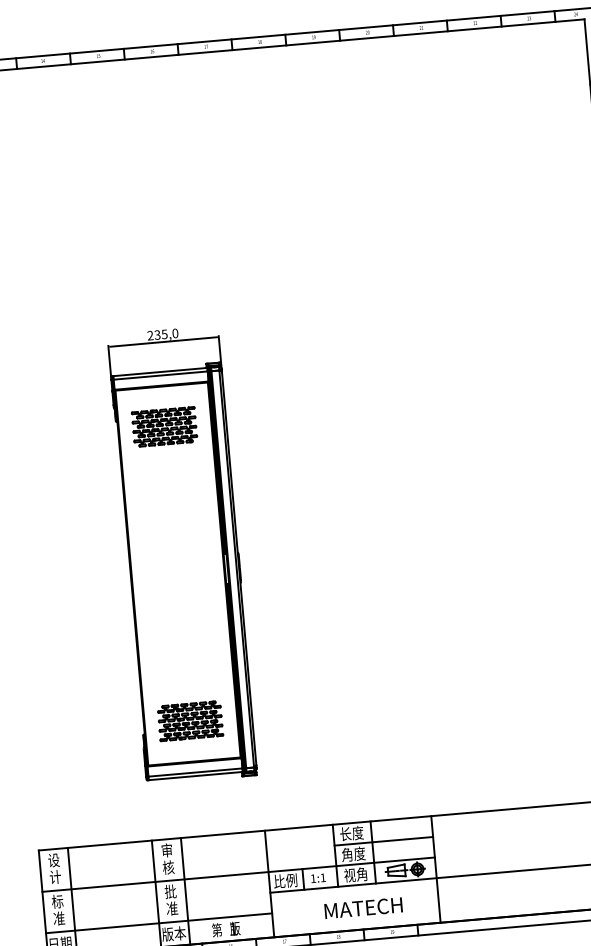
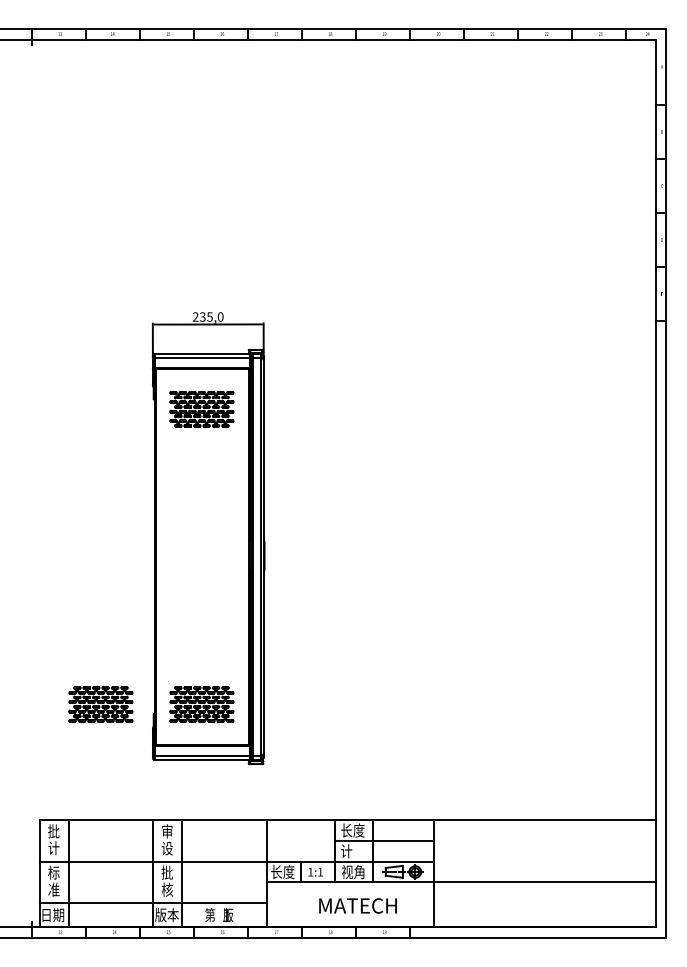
part: (89, 729) -> (100, 704), added
text: (353, 854) -> (352, 851), 角度 -> 计
text: (53, 860) -> (53, 831), 设 -> 批
text: (167, 867) -> (166, 848), 核 -> 设
text: (285, 881) -> (282, 872), 比例 -> 长度
text: (172, 908) -> (167, 889), 准 -> 核

